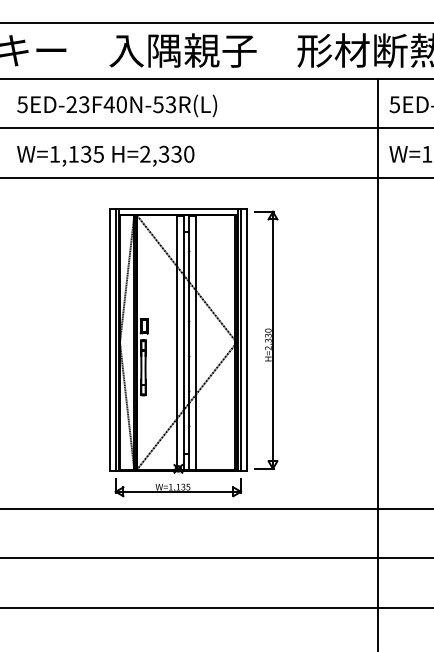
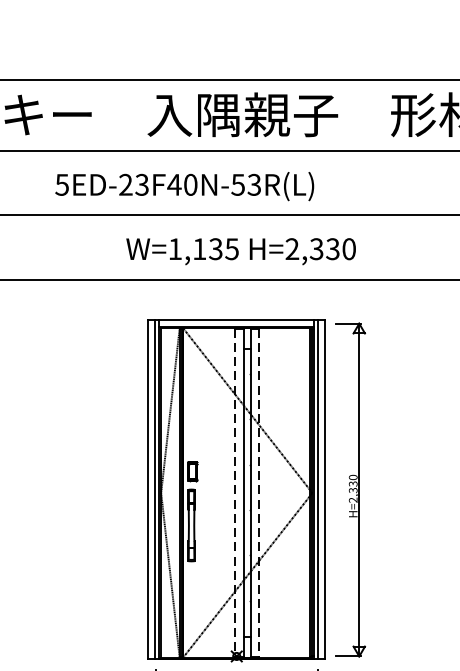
text: (117, 105) -> (185, 185), moved
text: (105, 155) -> (240, 250), moved
line: (177, 342) -> (235, 492), solid -> dashed
line: (195, 342) -> (258, 492), solid -> dashed

